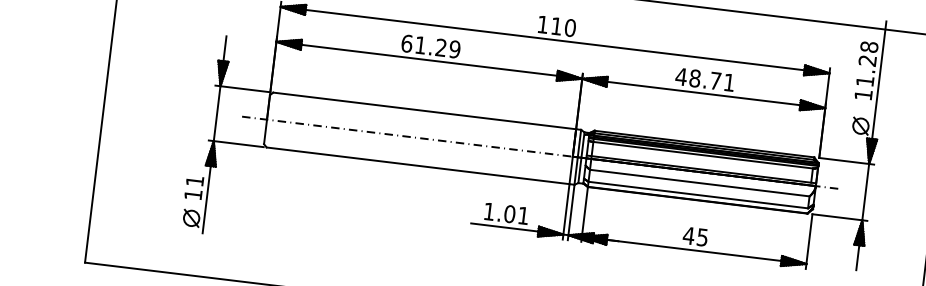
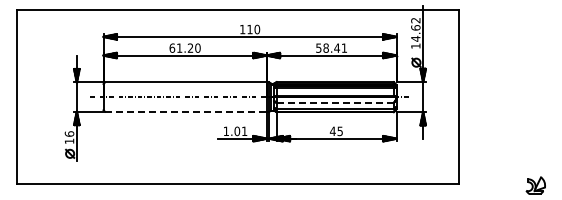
text: (454, 48) -> (197, 47), 61.29 -> 61.20
text: (866, 63) -> (415, 29), 11.28 -> 14.62
text: (697, 77) -> (327, 47), 48.71 -> 58.41
line: (417, 165) -> (185, 111), solid -> dashed
text: (195, 180) -> (69, 133), 11 -> 16
line: (700, 182) -> (335, 102), solid -> dashed

